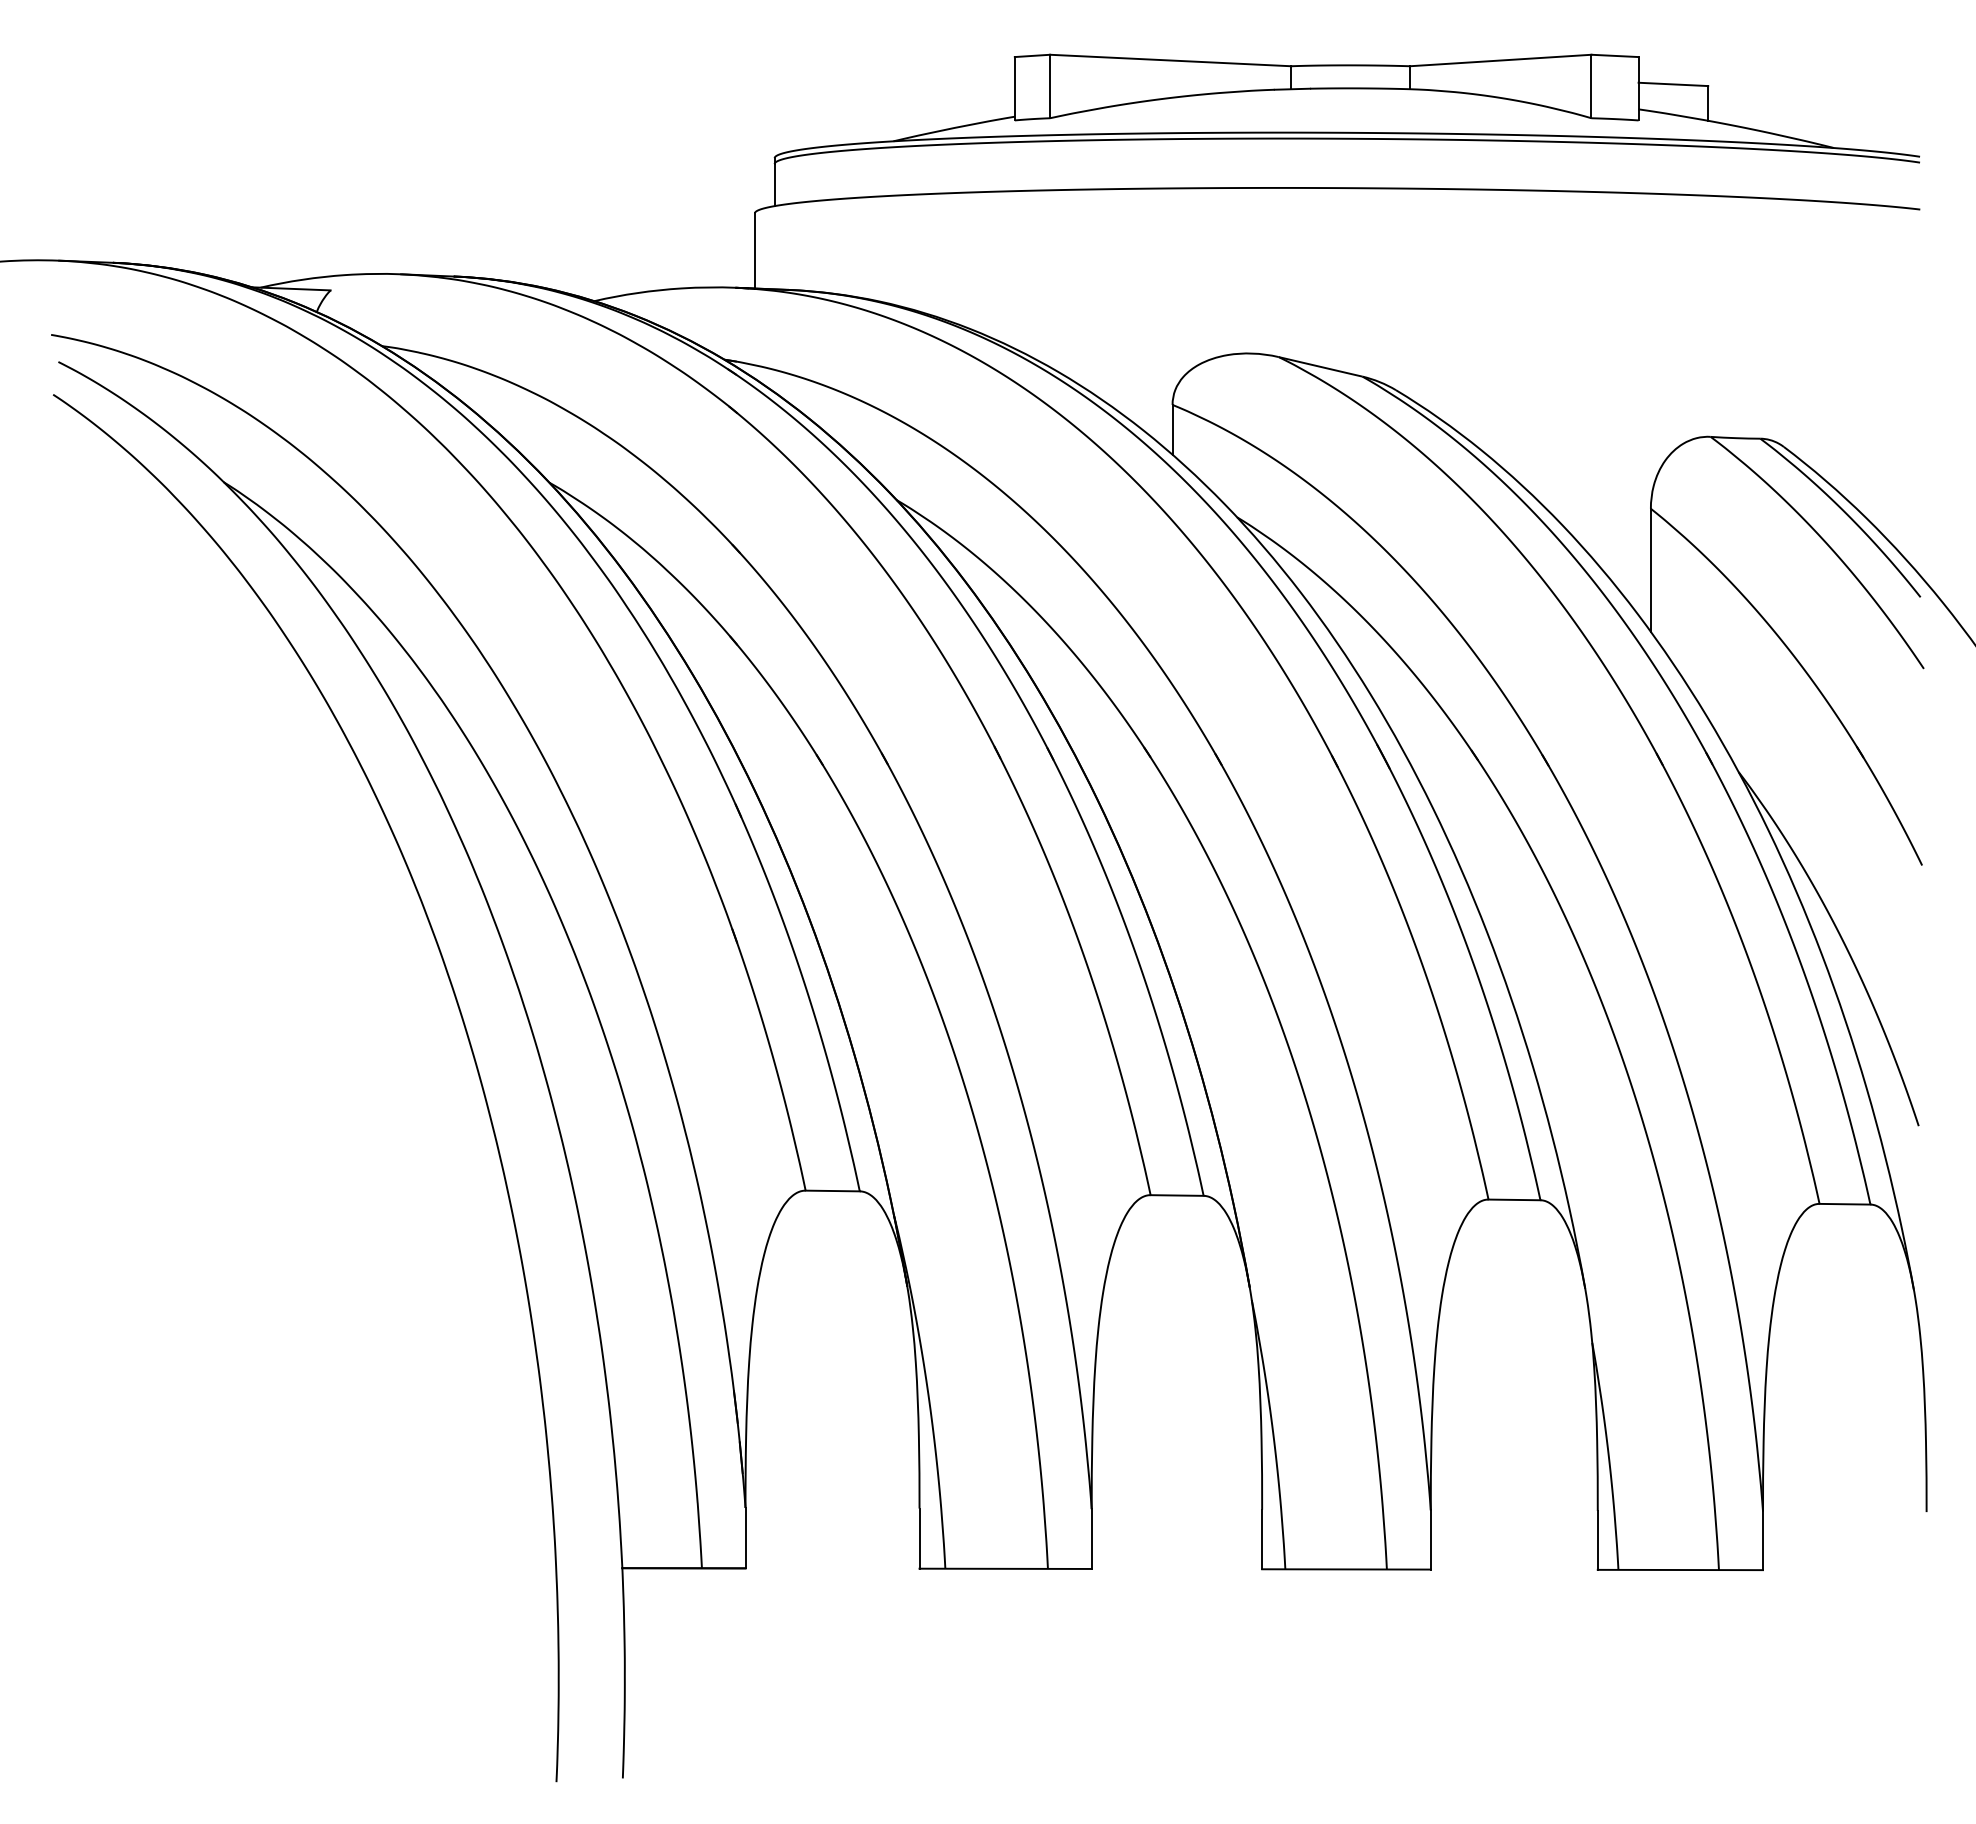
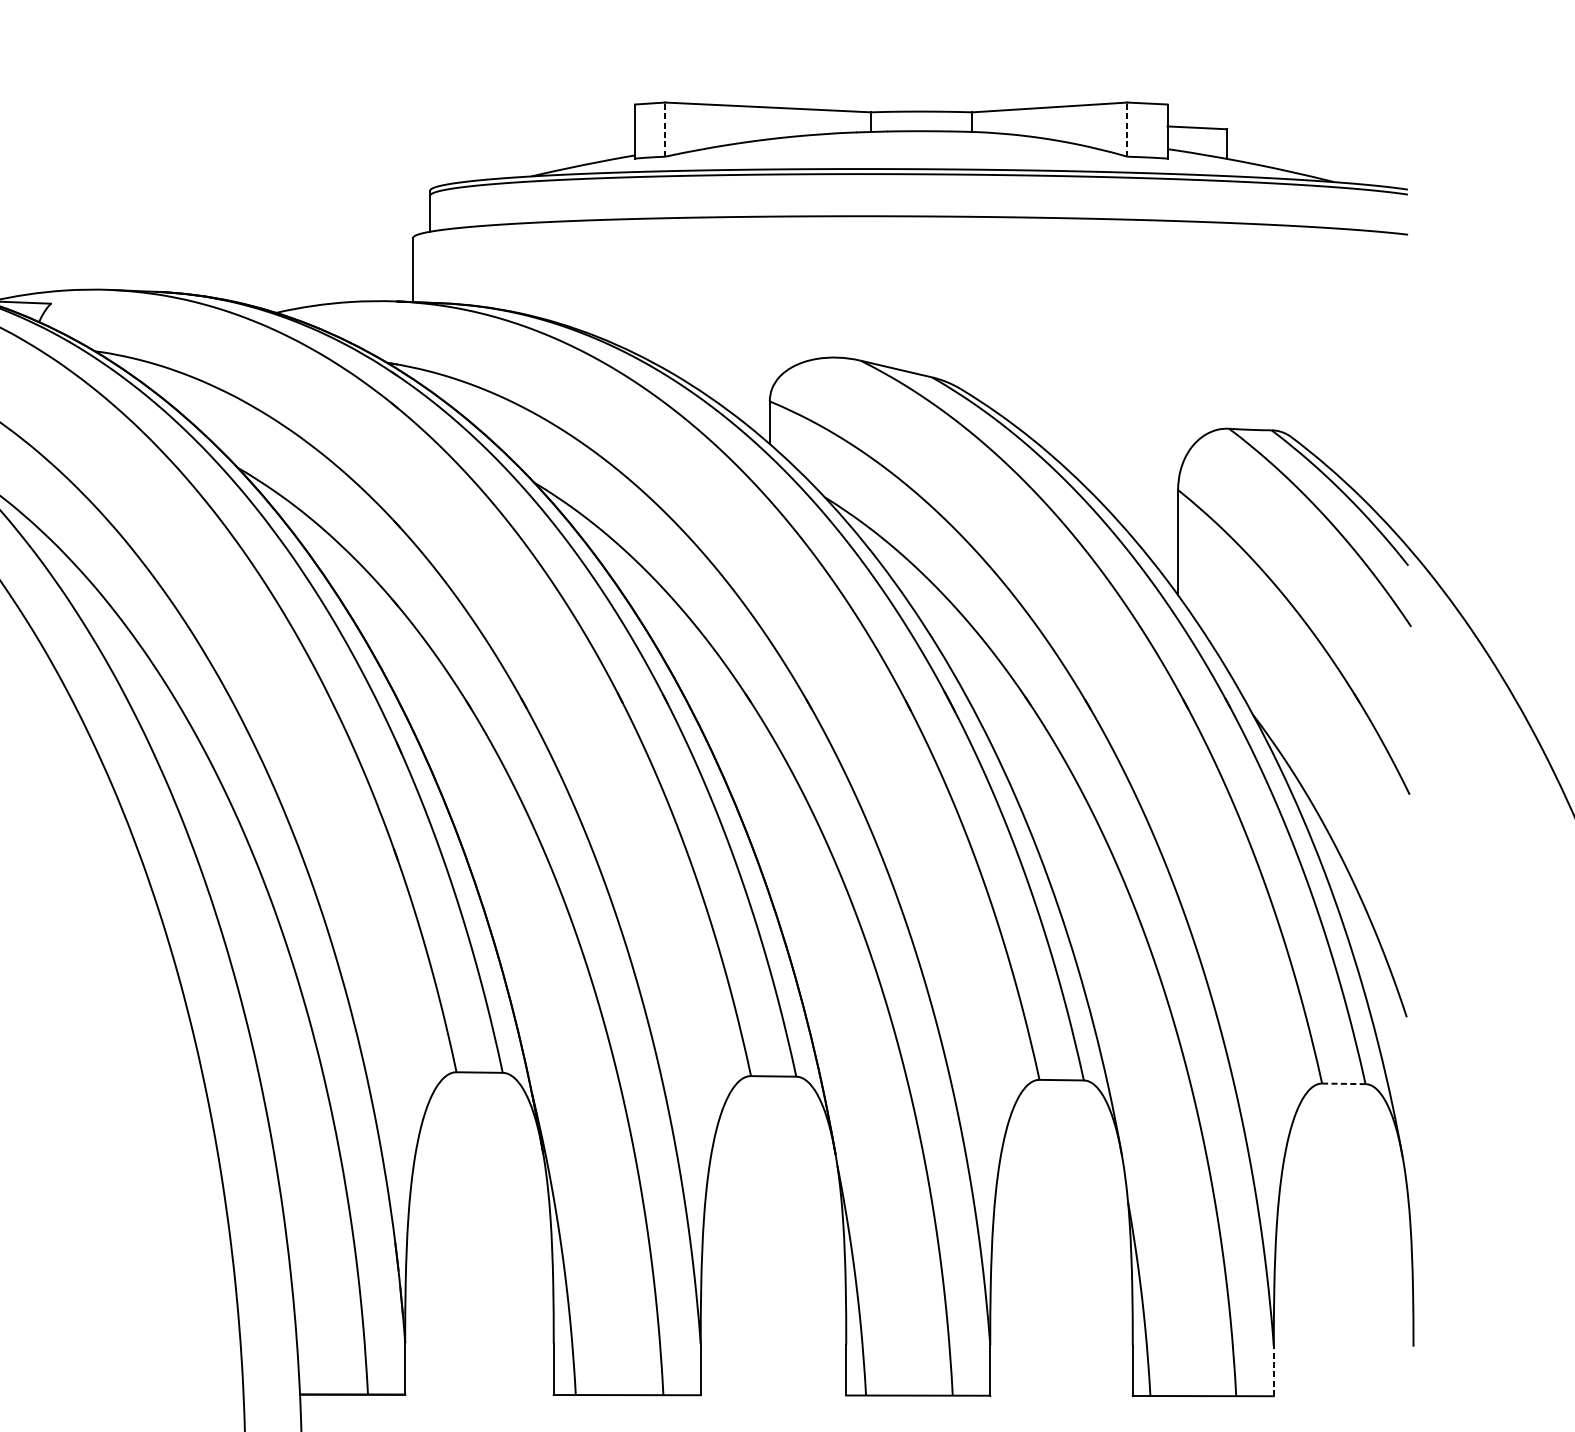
line: (1050, 86) -> (665, 129), solid -> dashed
line: (1591, 86) -> (1127, 129), solid -> dashed
line: (1845, 1204) -> (1344, 1084), solid -> dashed
line: (1763, 1540) -> (1274, 1370), solid -> dashed

